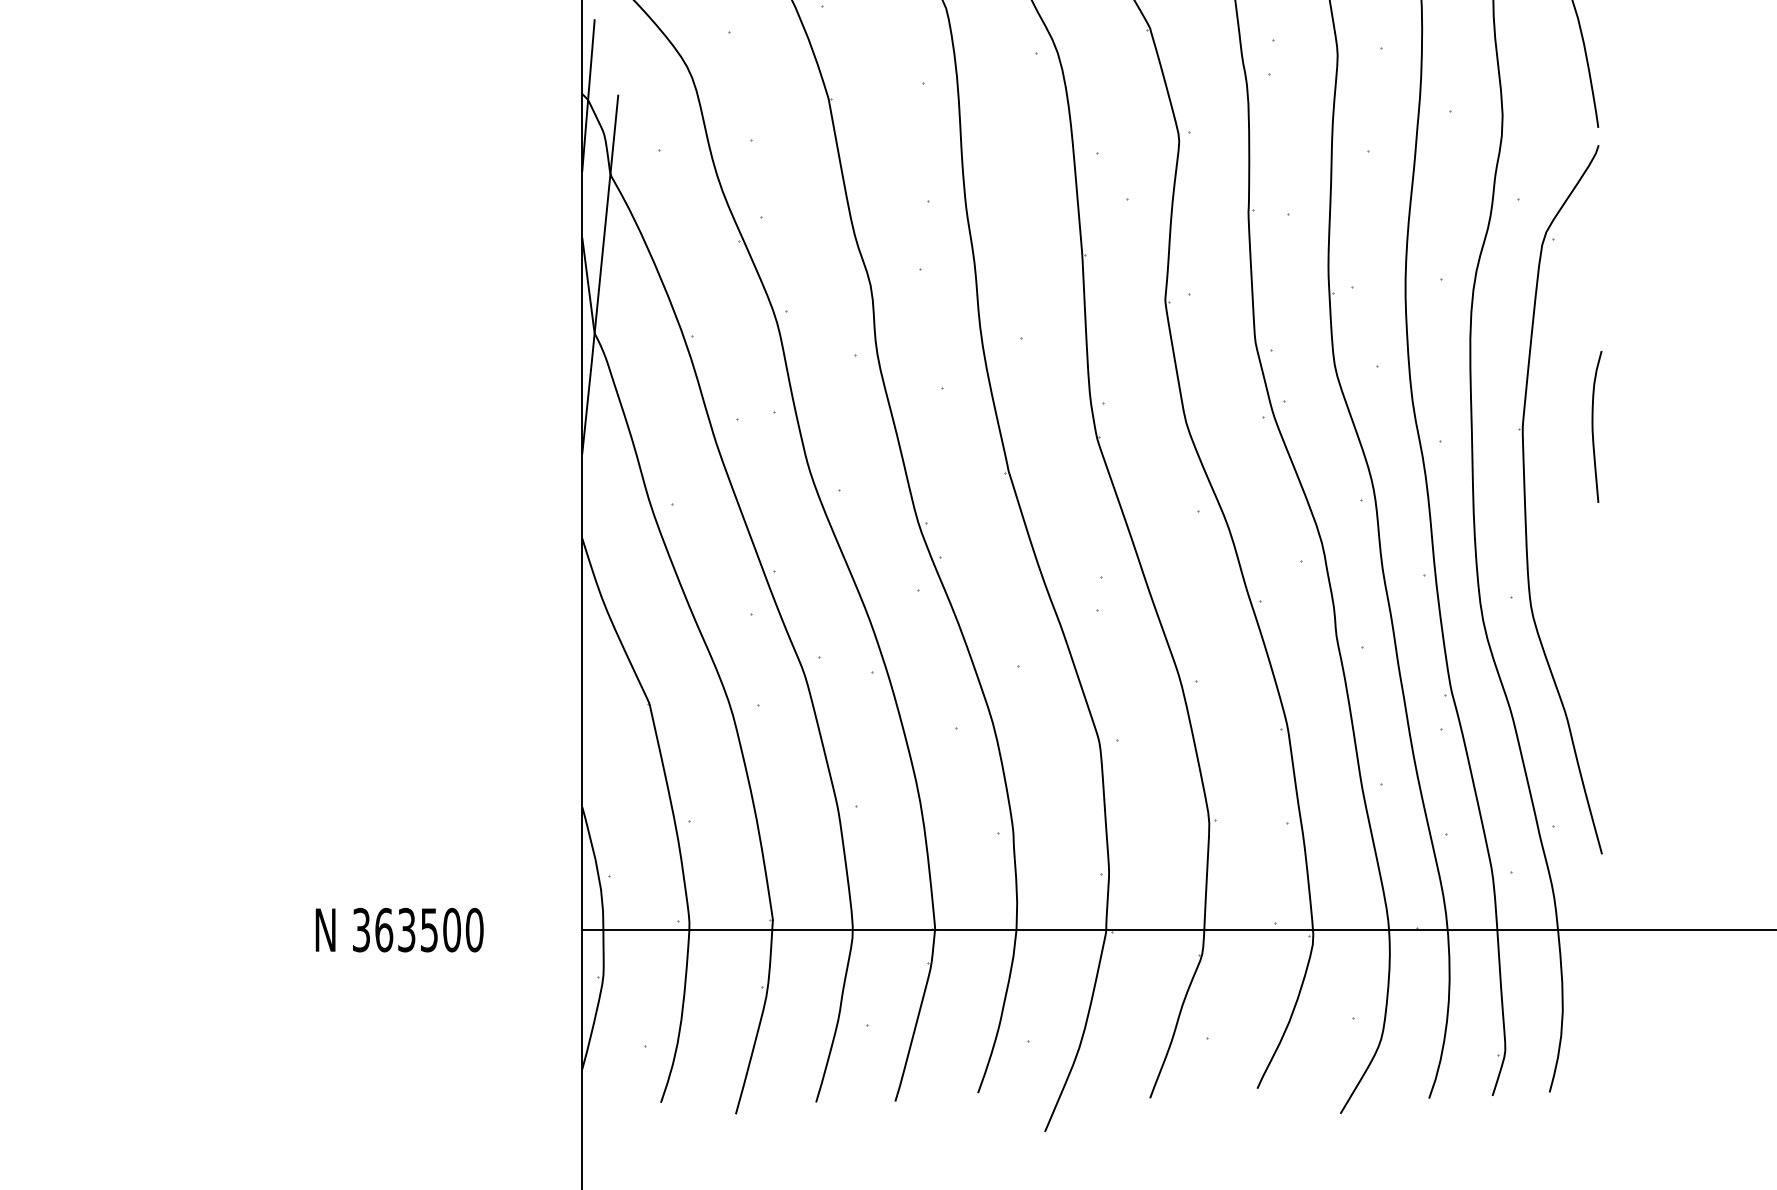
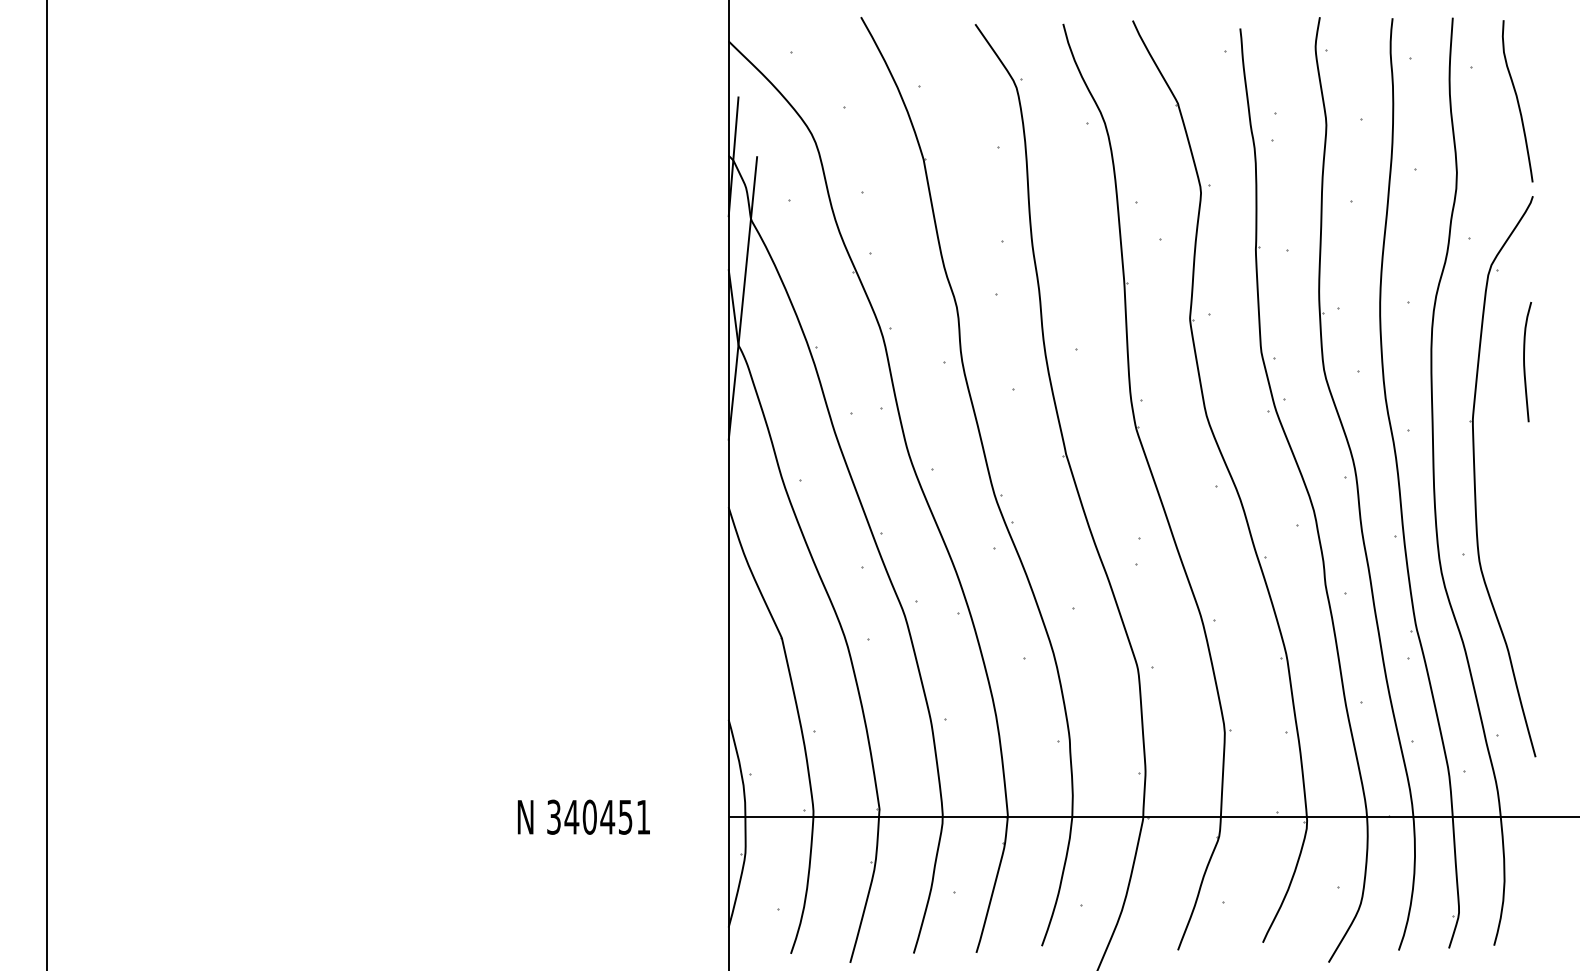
curve: (1593, 427) -> (1524, 362), moved
text: (429, 929) -> (607, 816), 363500 -> 340451

